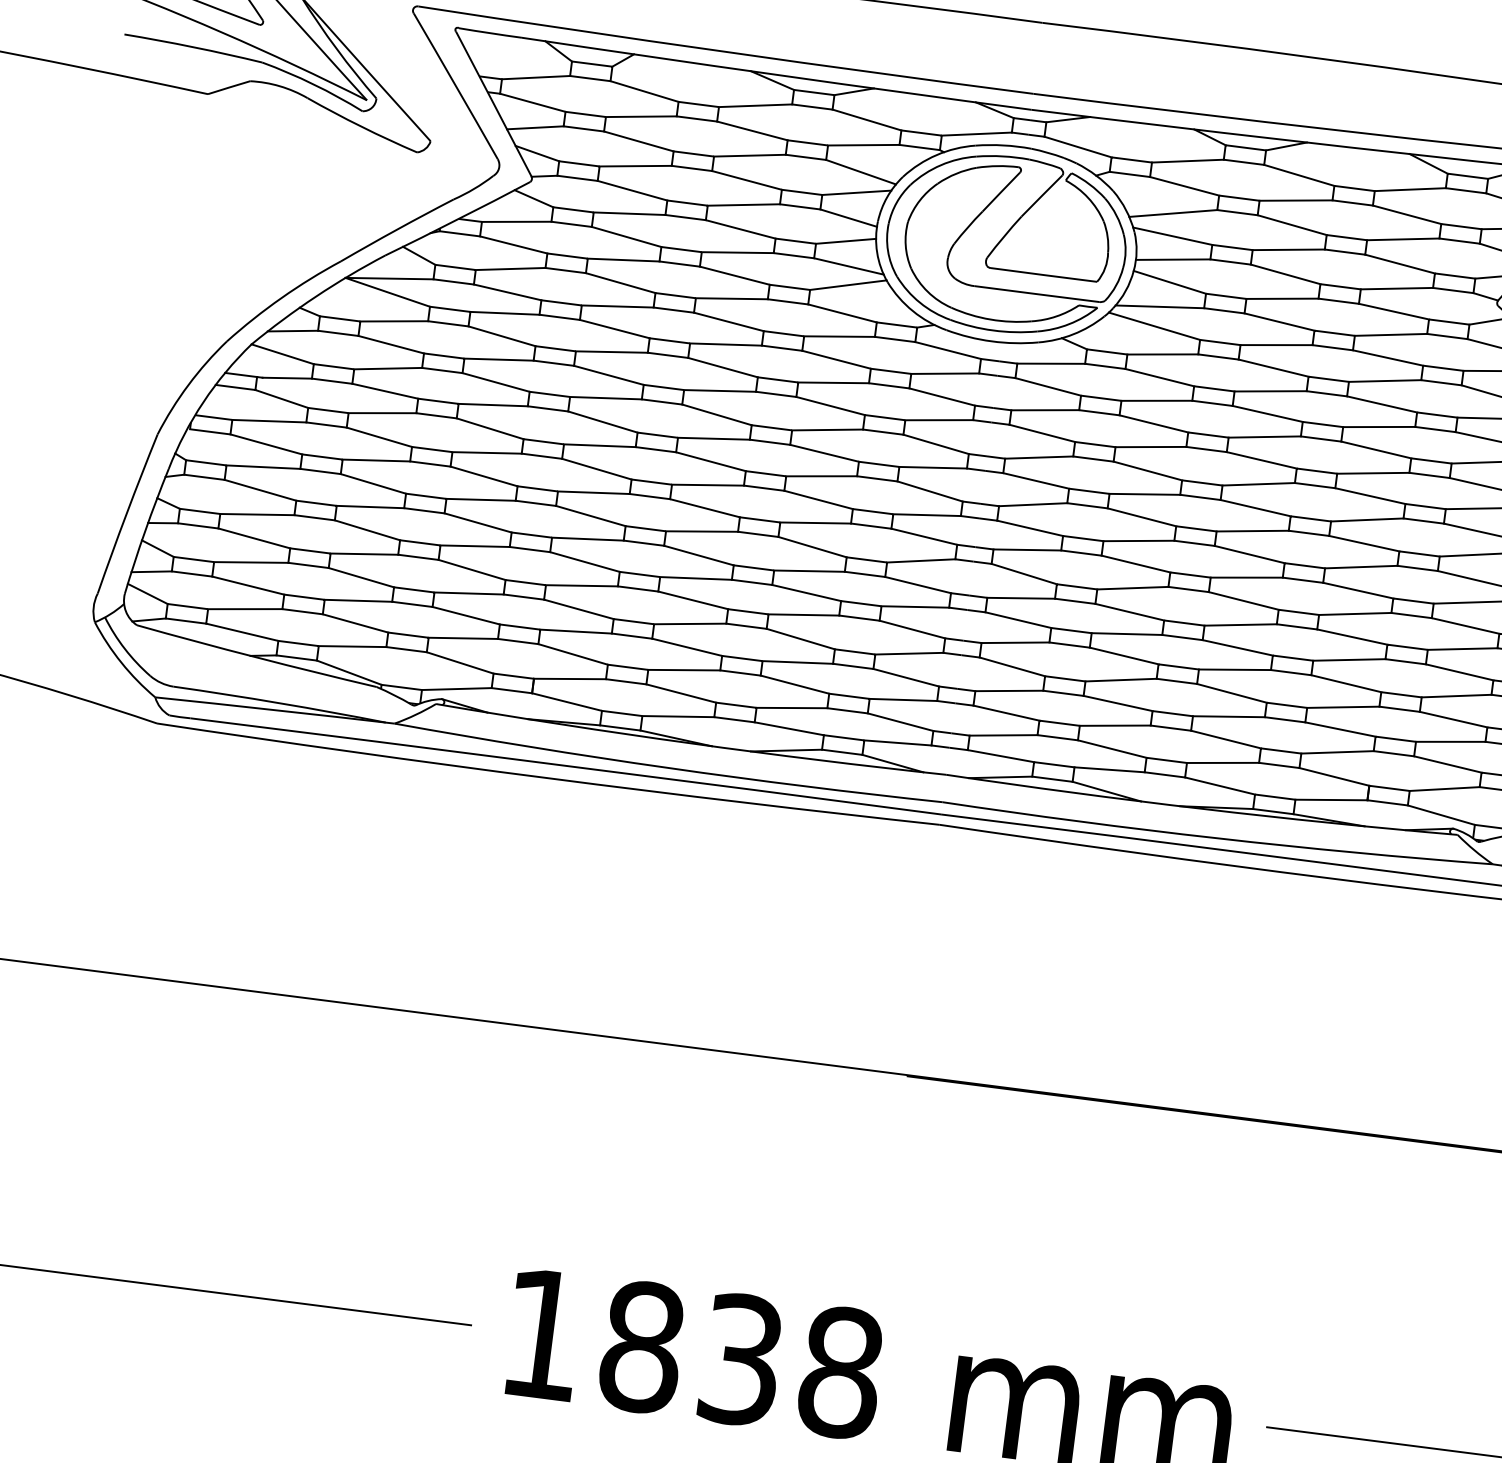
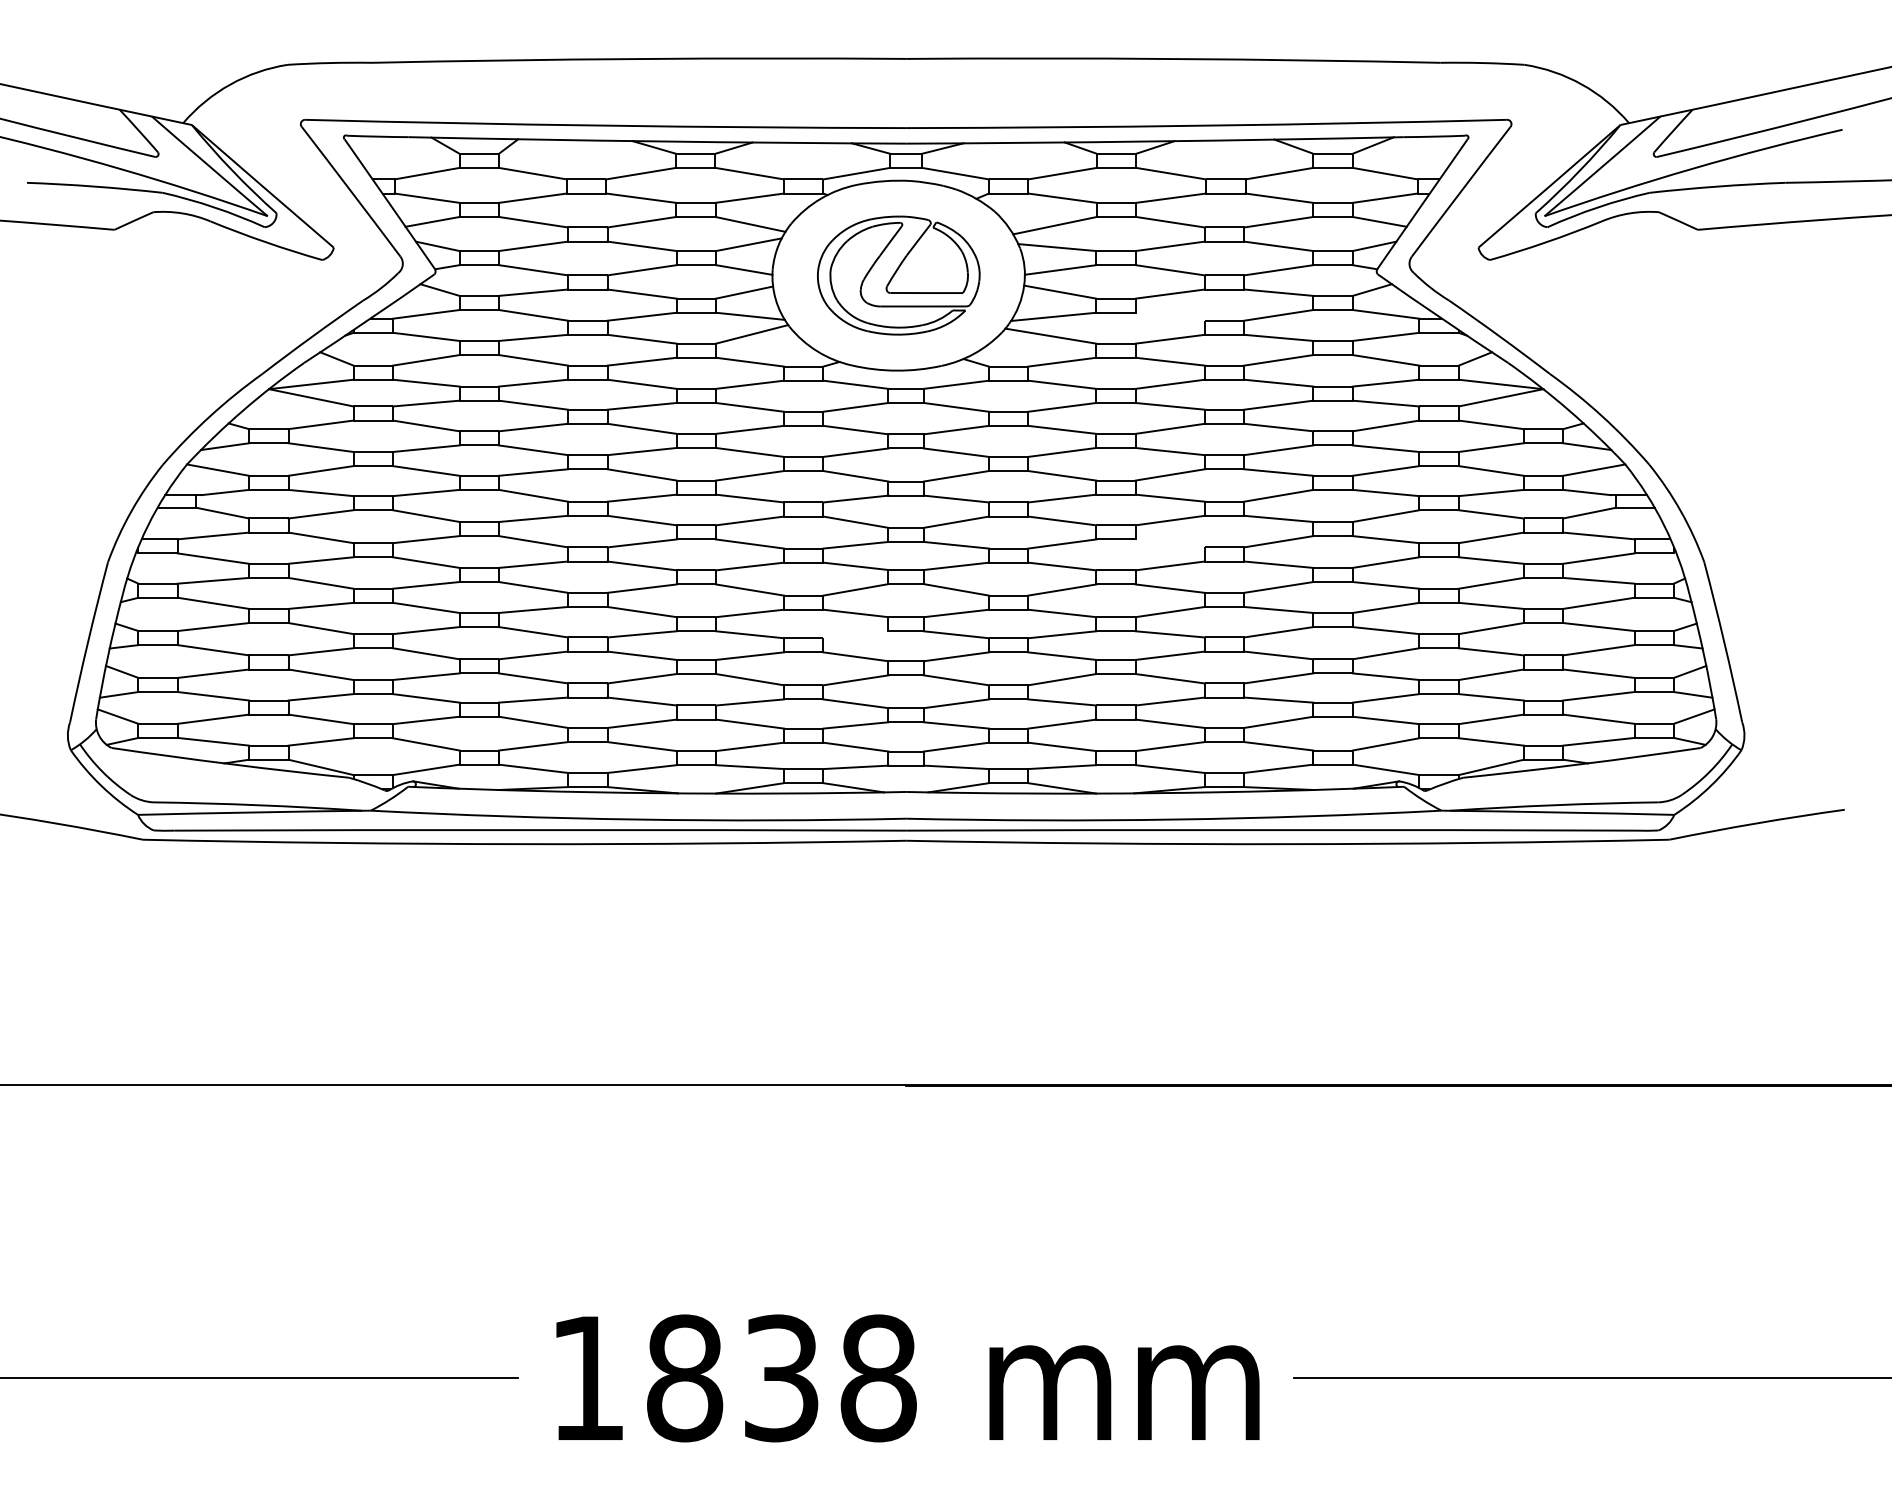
part: (1006, 244) -> (898, 275), size x0.7
line: (1278, 321) -> (1169, 316), removed
line: (1248, 554) -> (1169, 543), removed
line: (914, 606) -> (855, 634), removed

